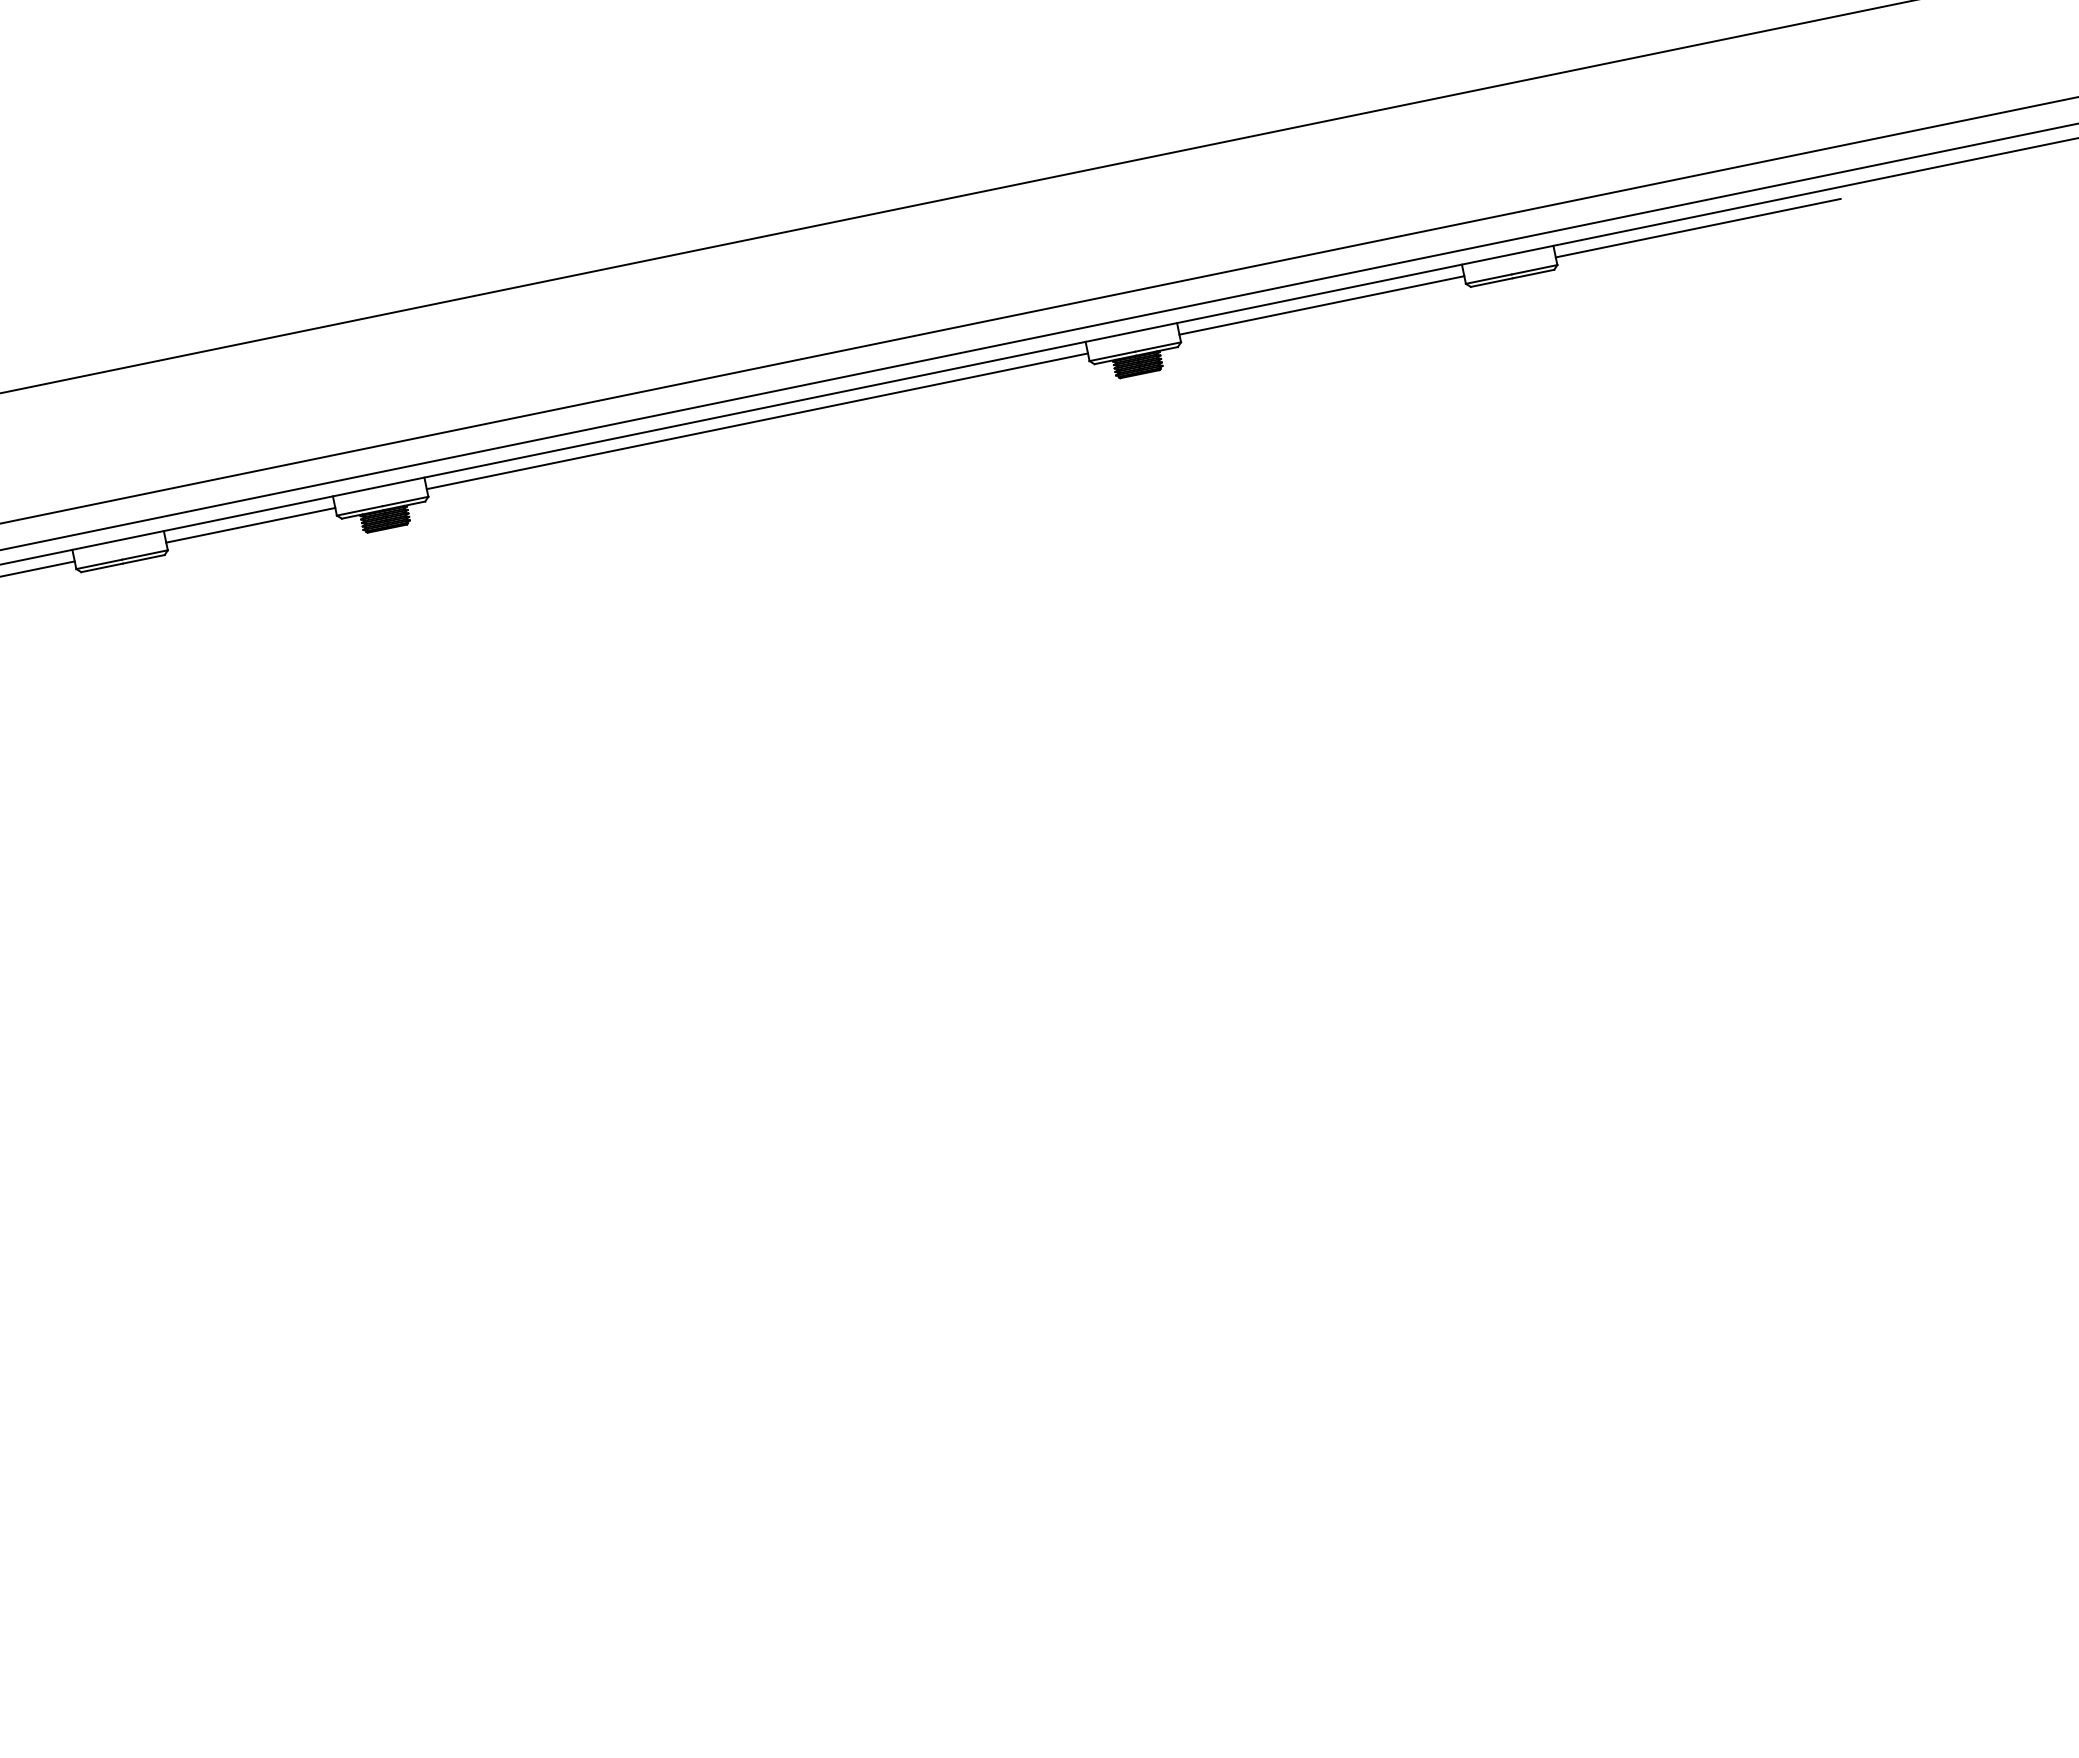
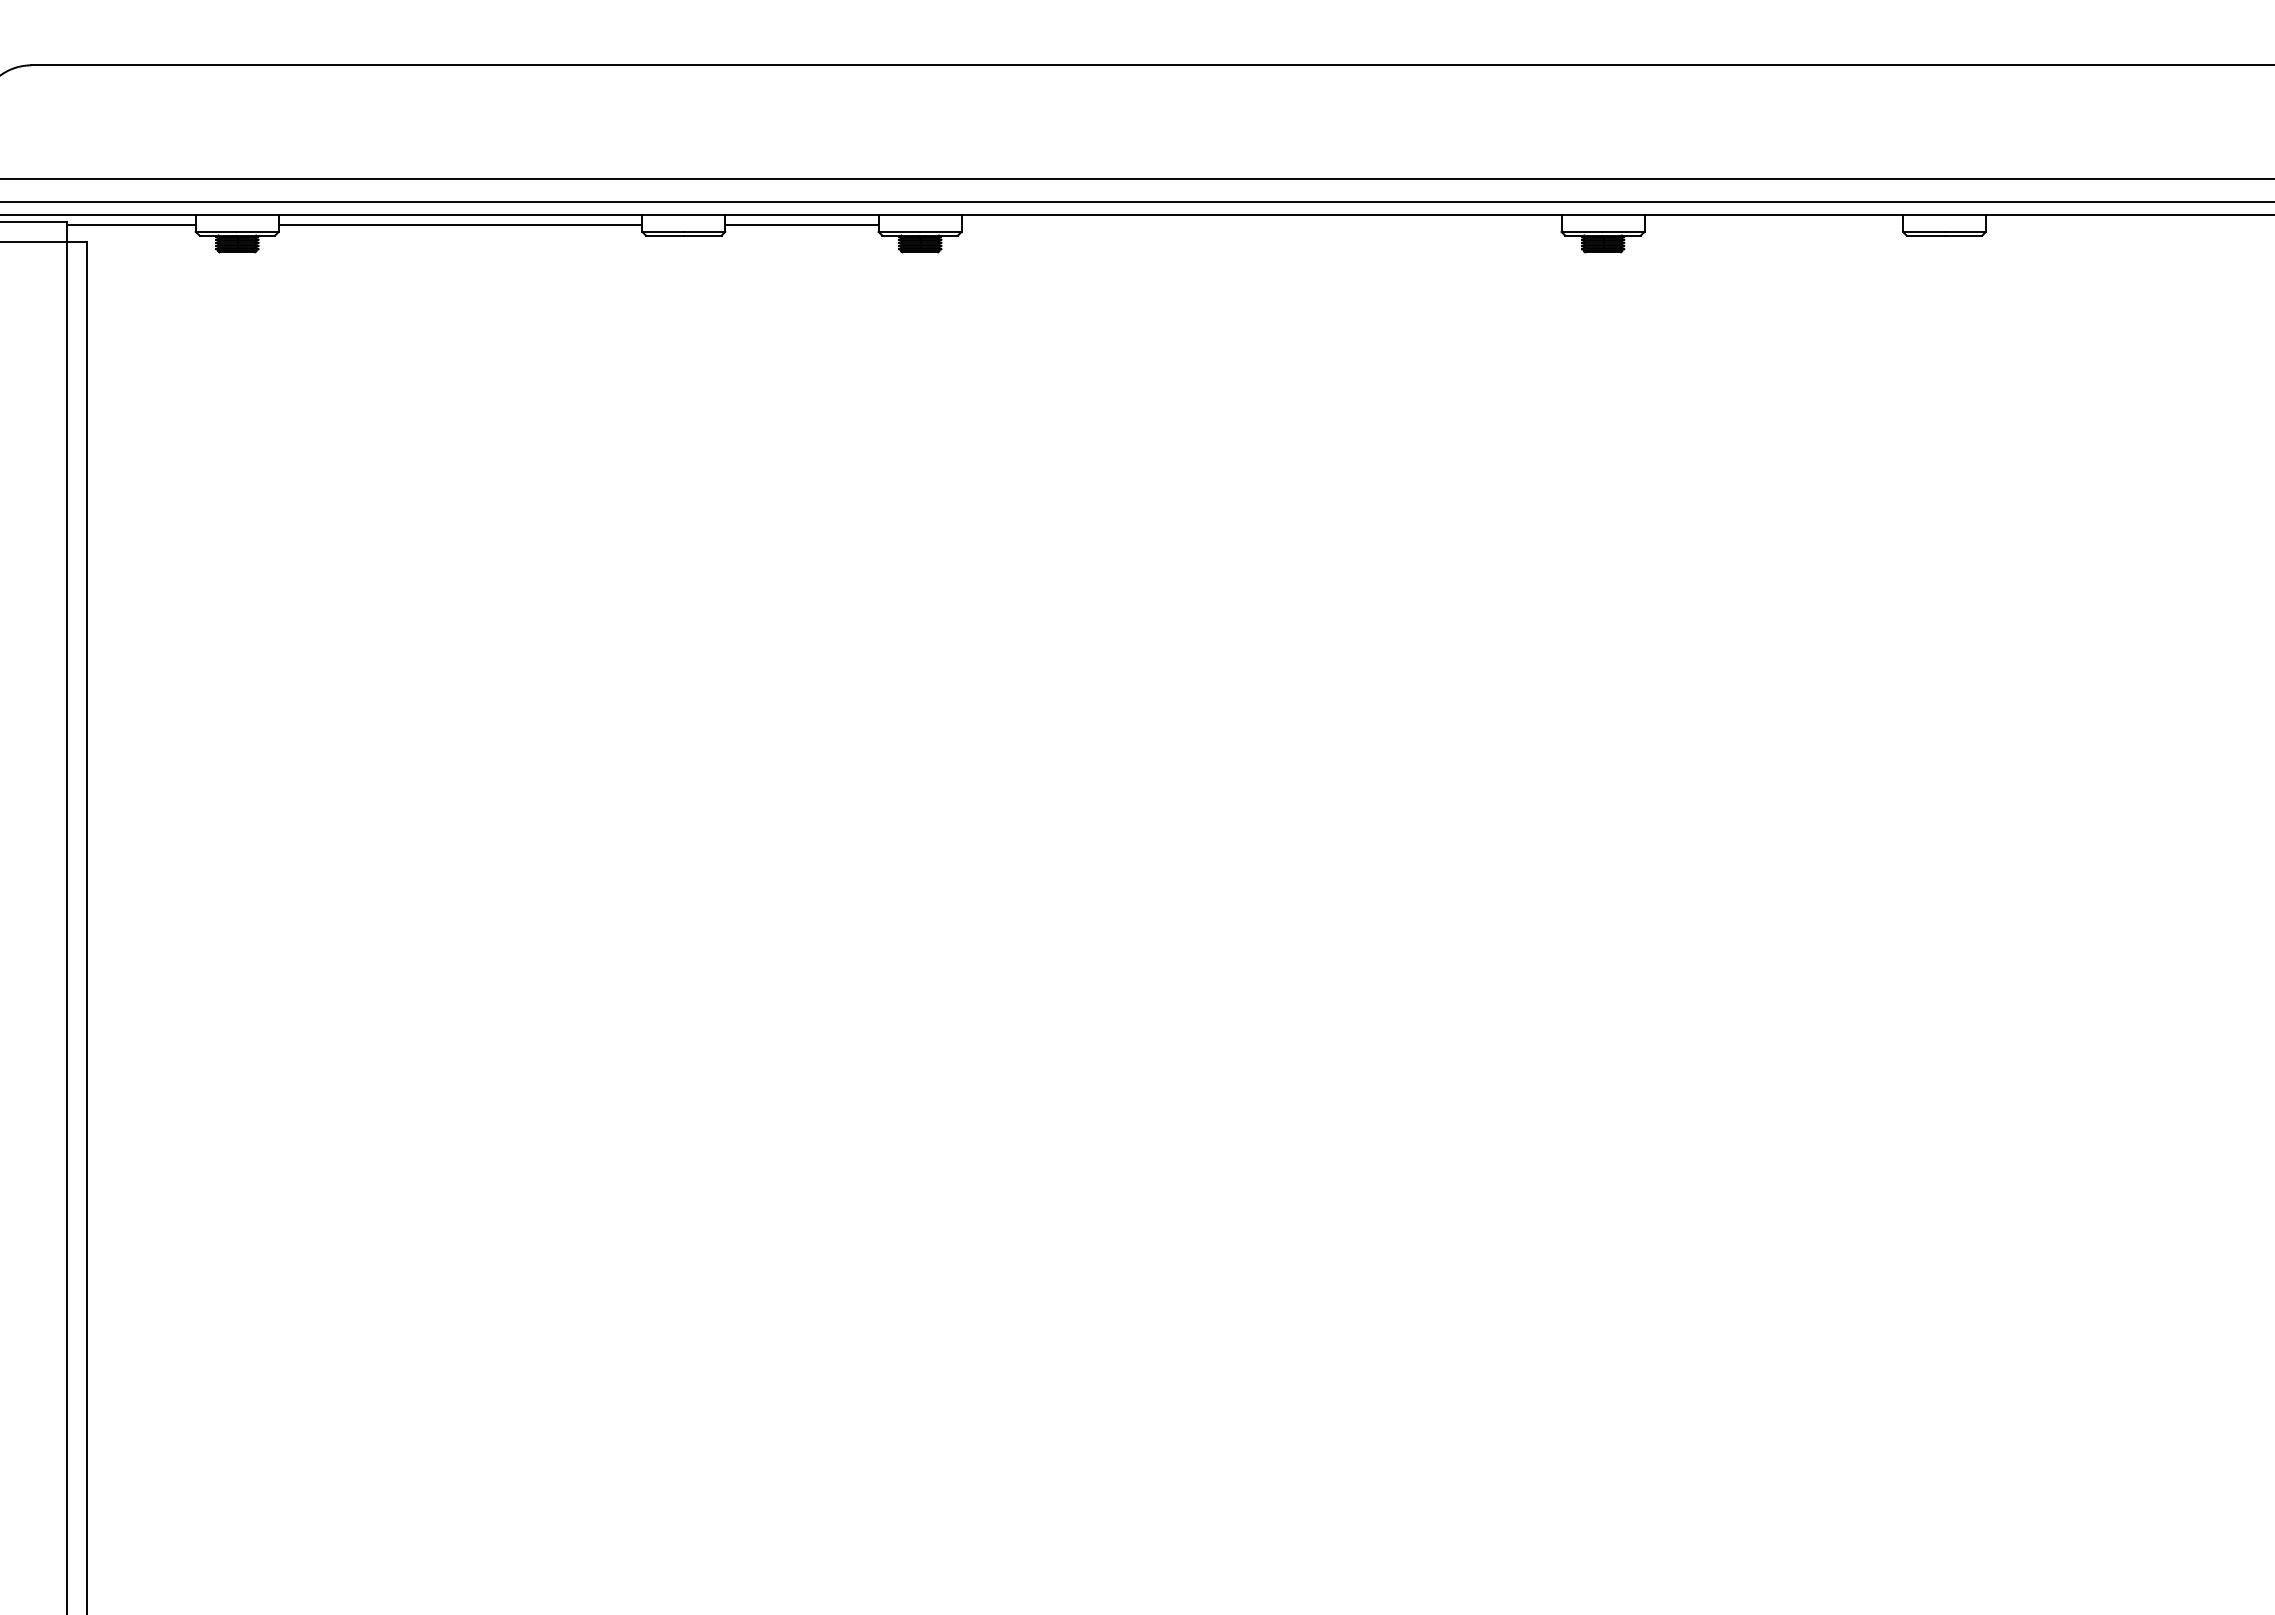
line: (1697, 228) -> (2114, 225), removed
line: (1321, 306) -> (1773, 225), removed
line: (757, 421) -> (1261, 225), removed

